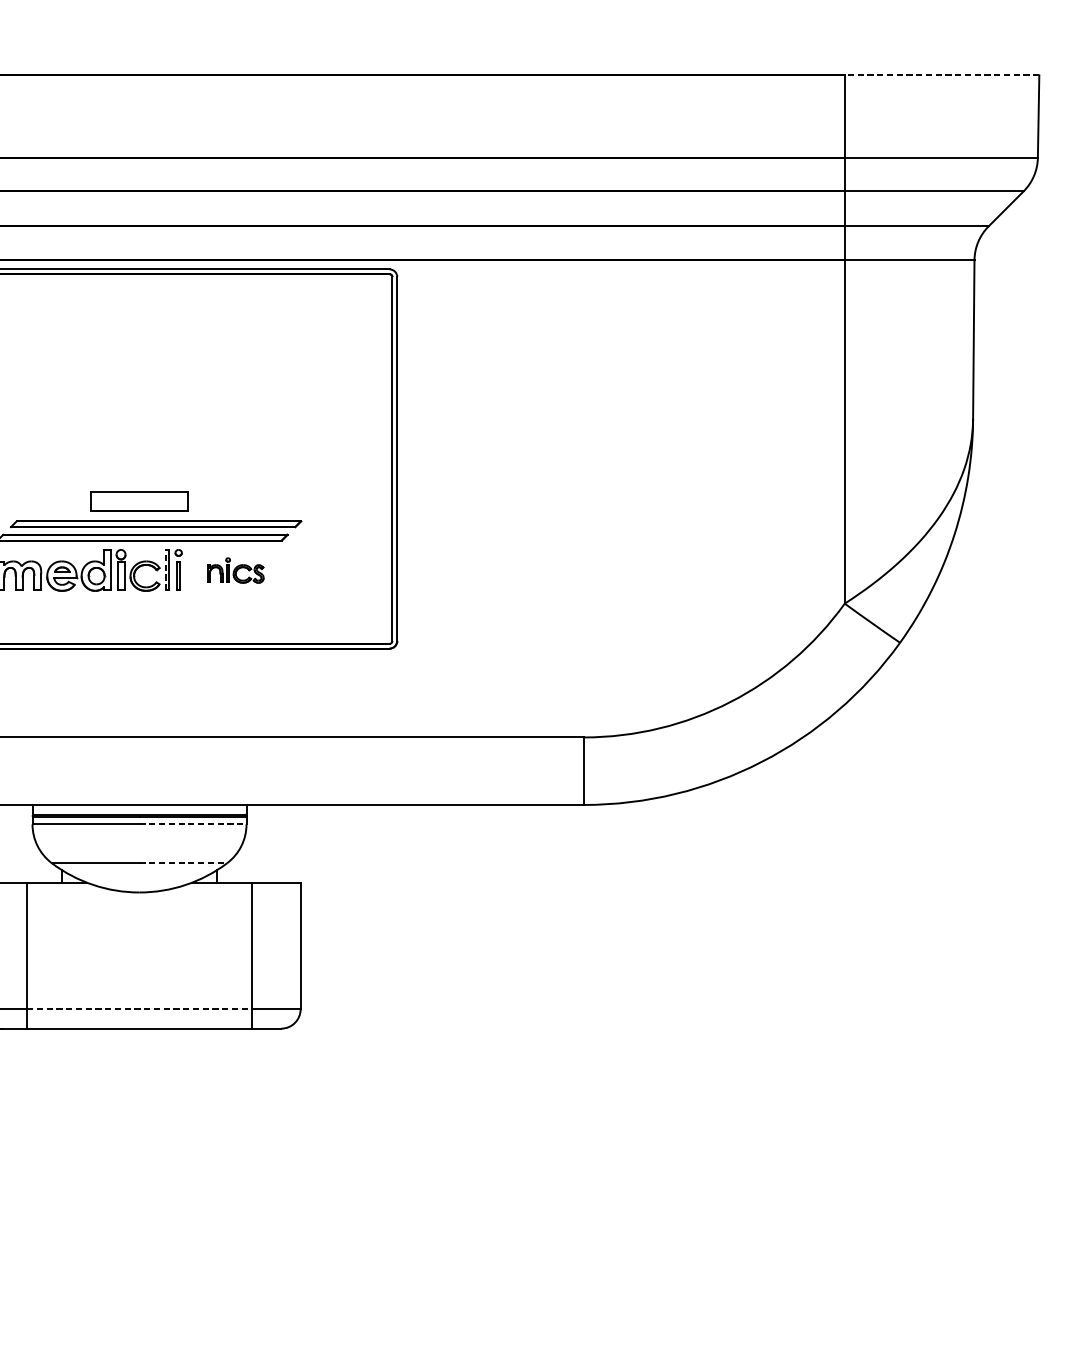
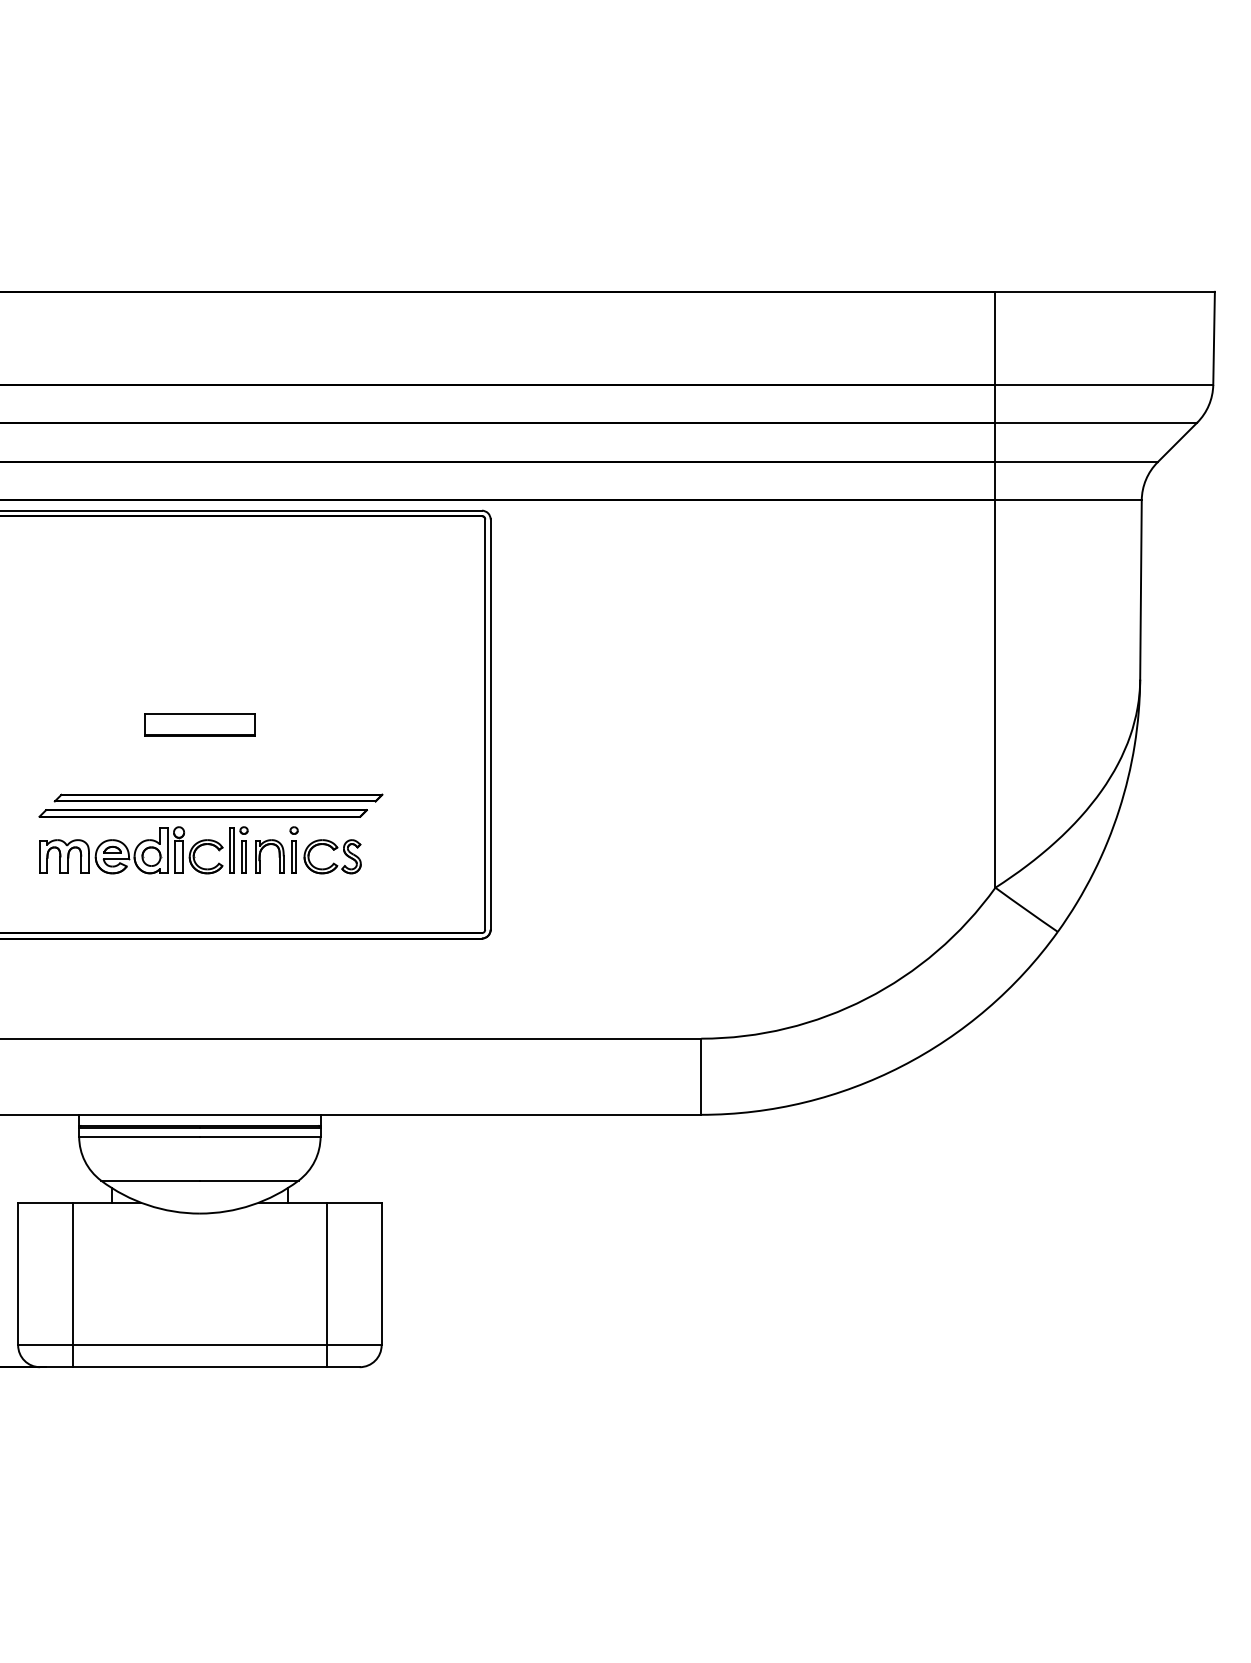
line: (942, 75) -> (1105, 291), dashed -> solid
part: (139, 501) -> (199, 724), moved
line: (165, 570) -> (229, 850), dashed -> solid
part: (235, 570) -> (308, 850), size x1.67
line: (193, 824) -> (260, 1136), dashed -> solid
line: (183, 863) -> (249, 1180), dashed -> solid
line: (139, 1009) -> (199, 1345), dashed -> solid

